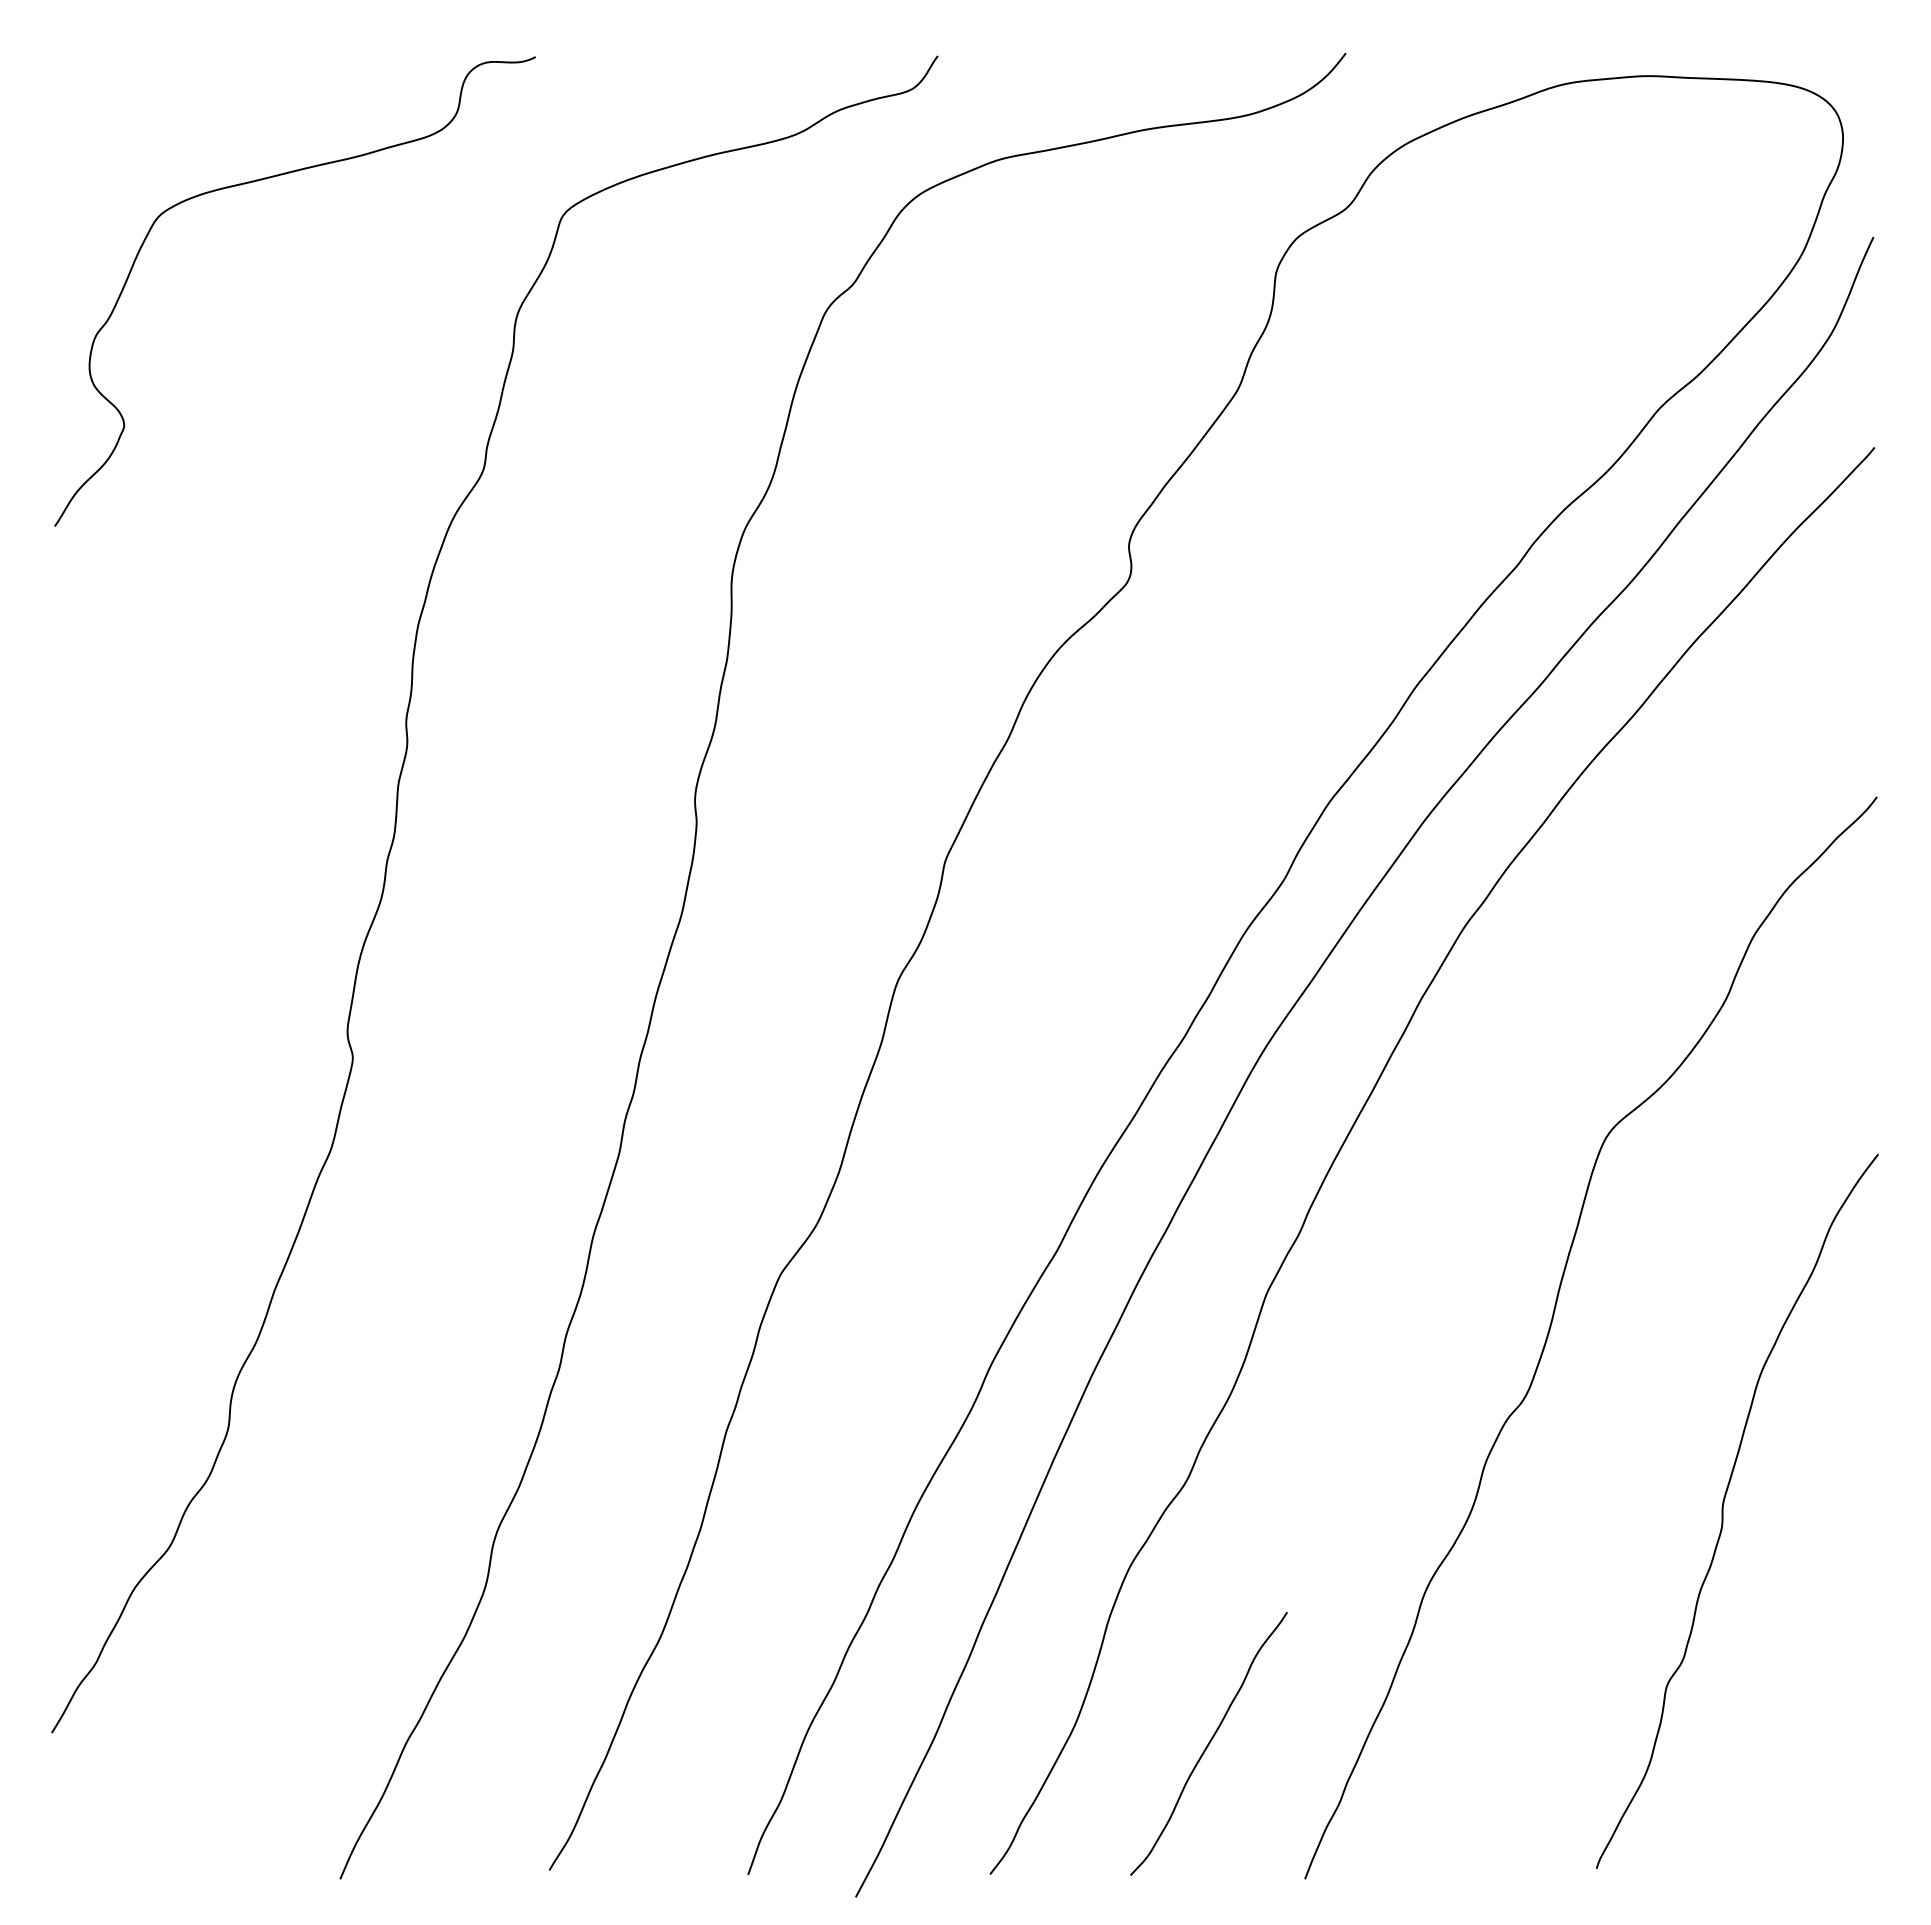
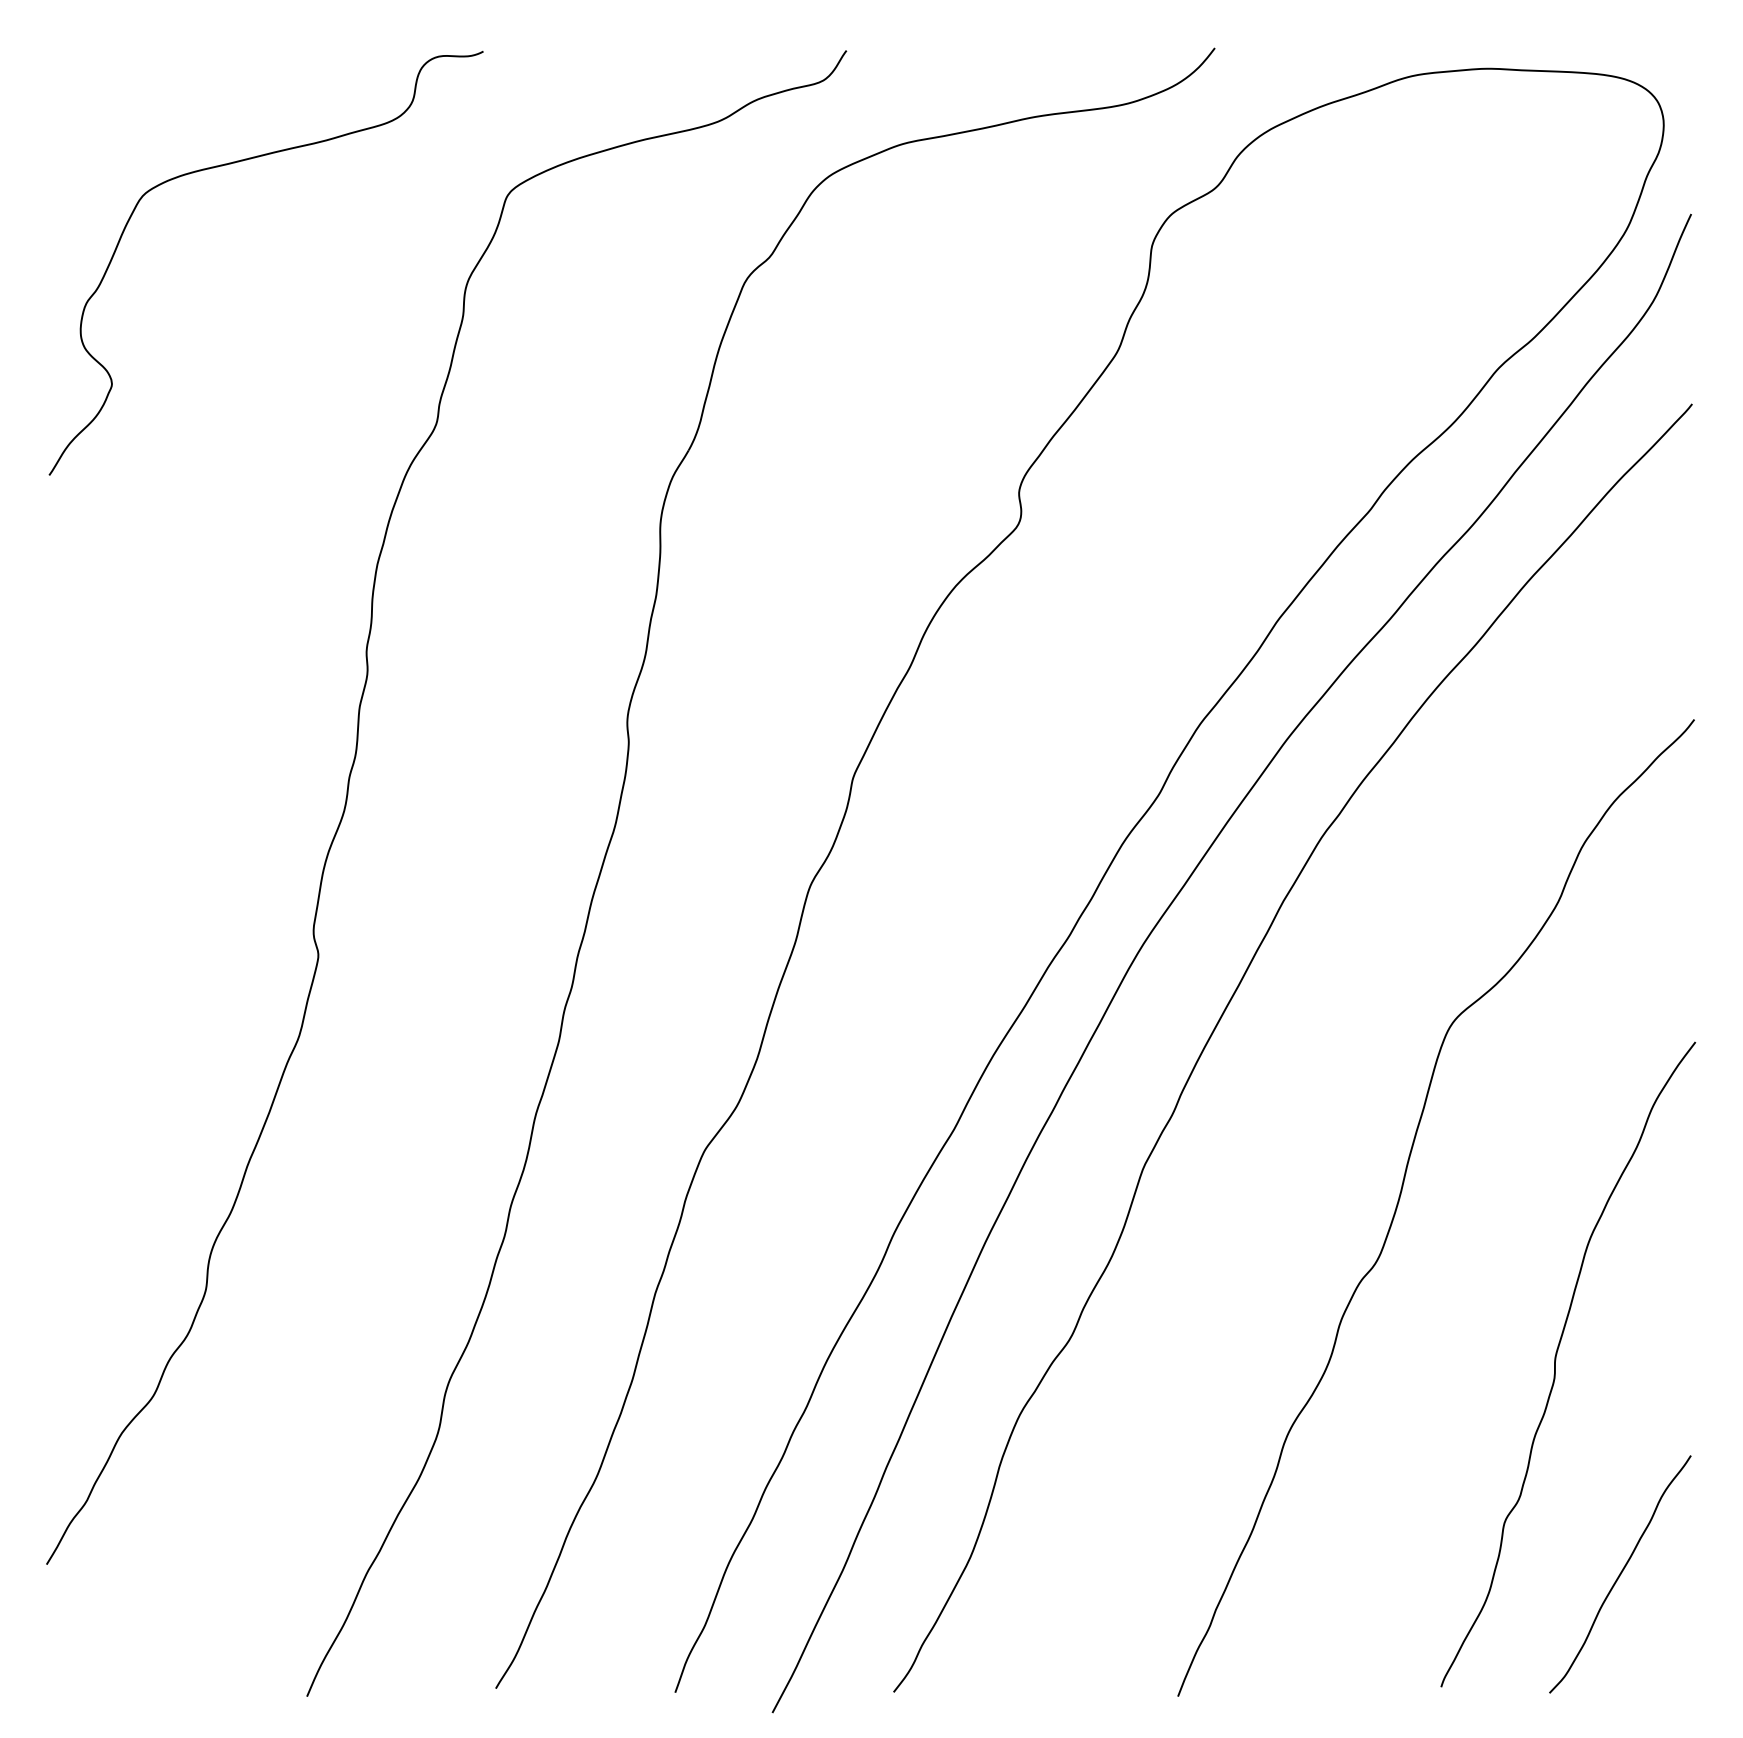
curve: (1208, 1743) -> (1619, 1574), moved

